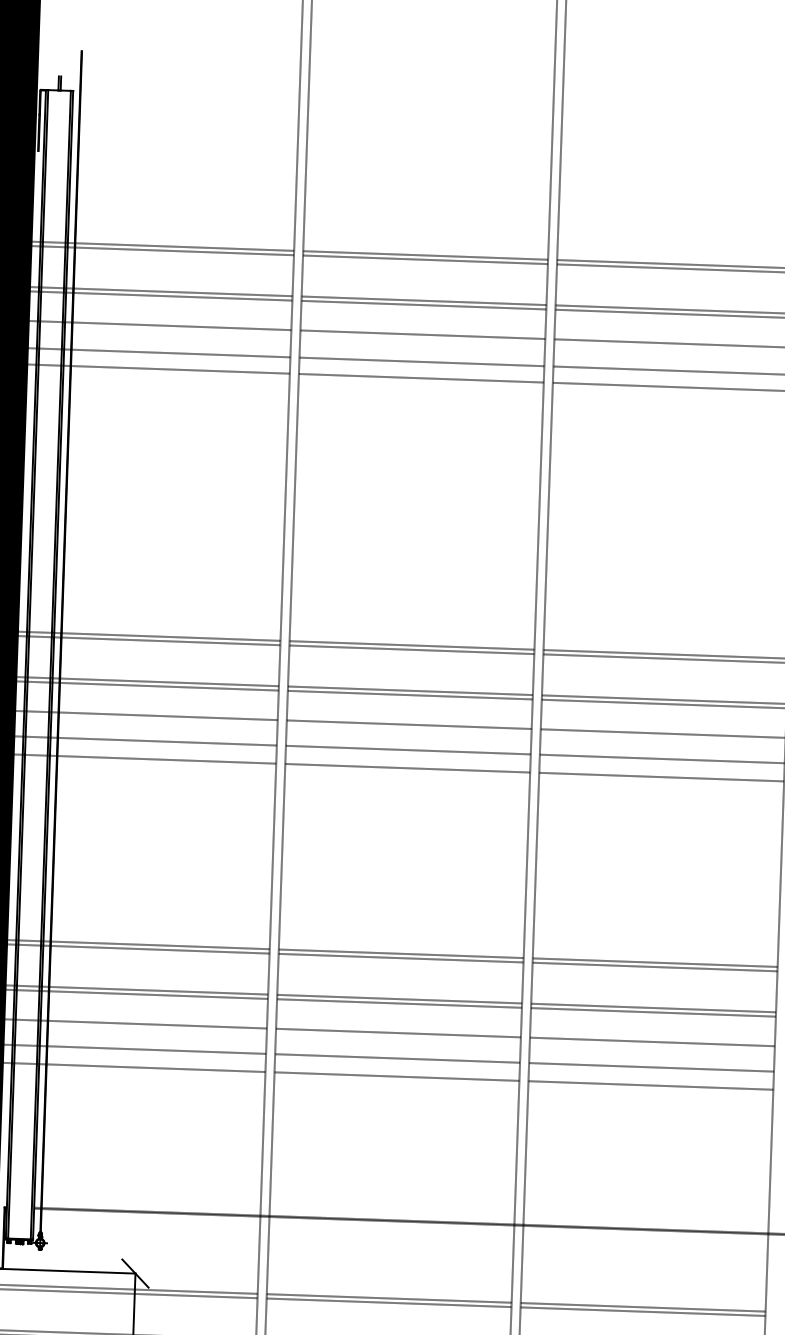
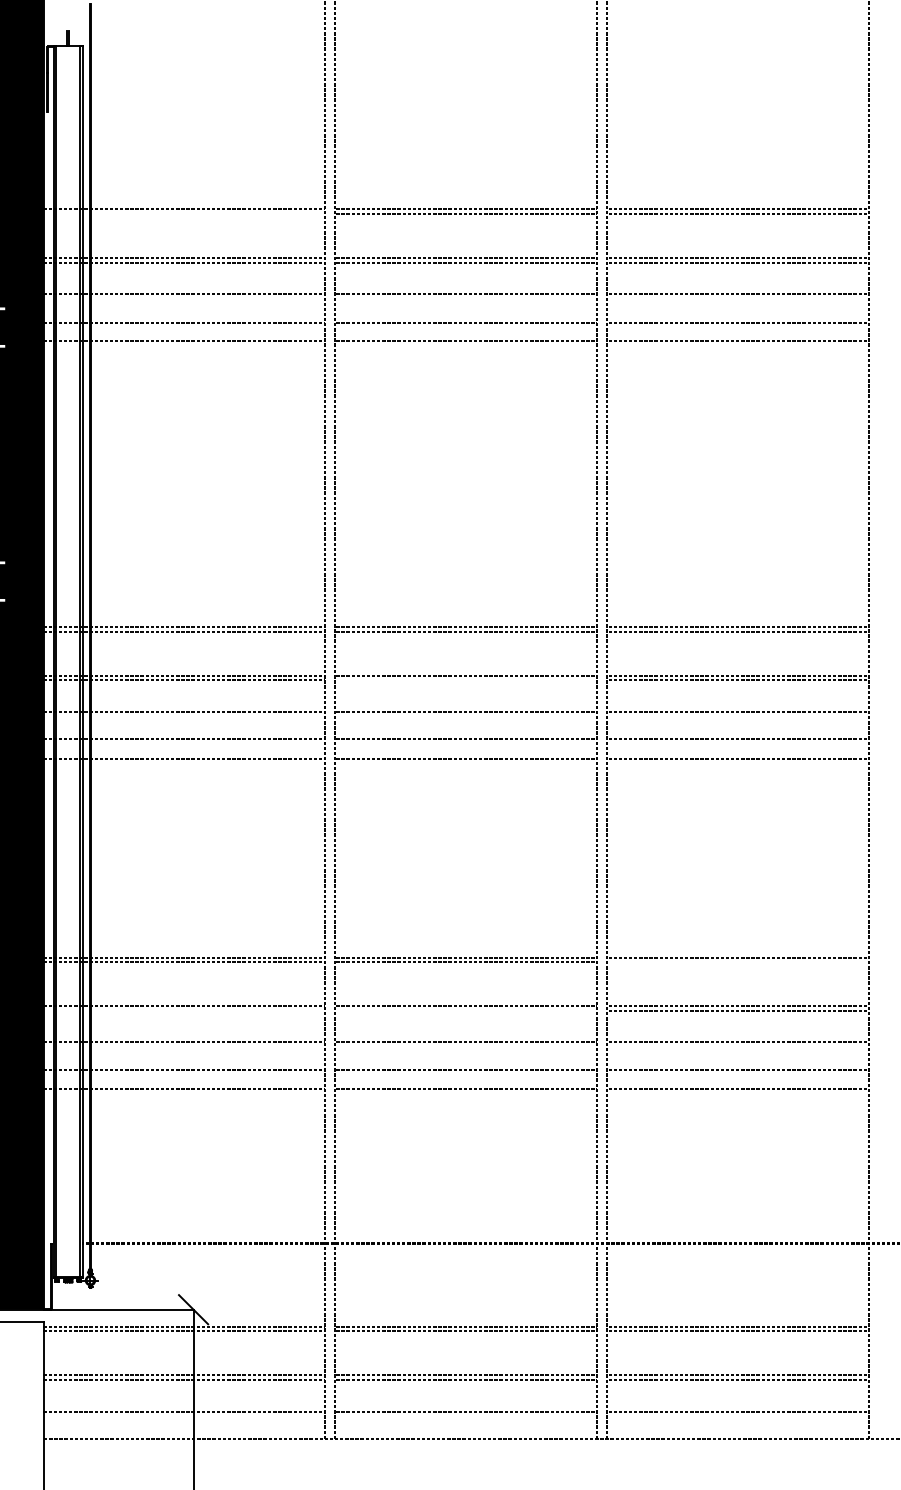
line: (162, 250) -> (184, 213), removed
line: (409, 695) -> (465, 680), removed
line: (654, 967) -> (737, 962), removed
line: (136, 994) -> (184, 1010), removed
line: (399, 1003) -> (465, 1010), removed

